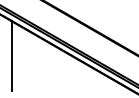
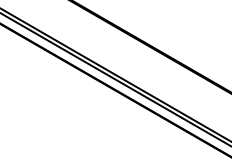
line: (12, 56) -> (20, 94), removed

